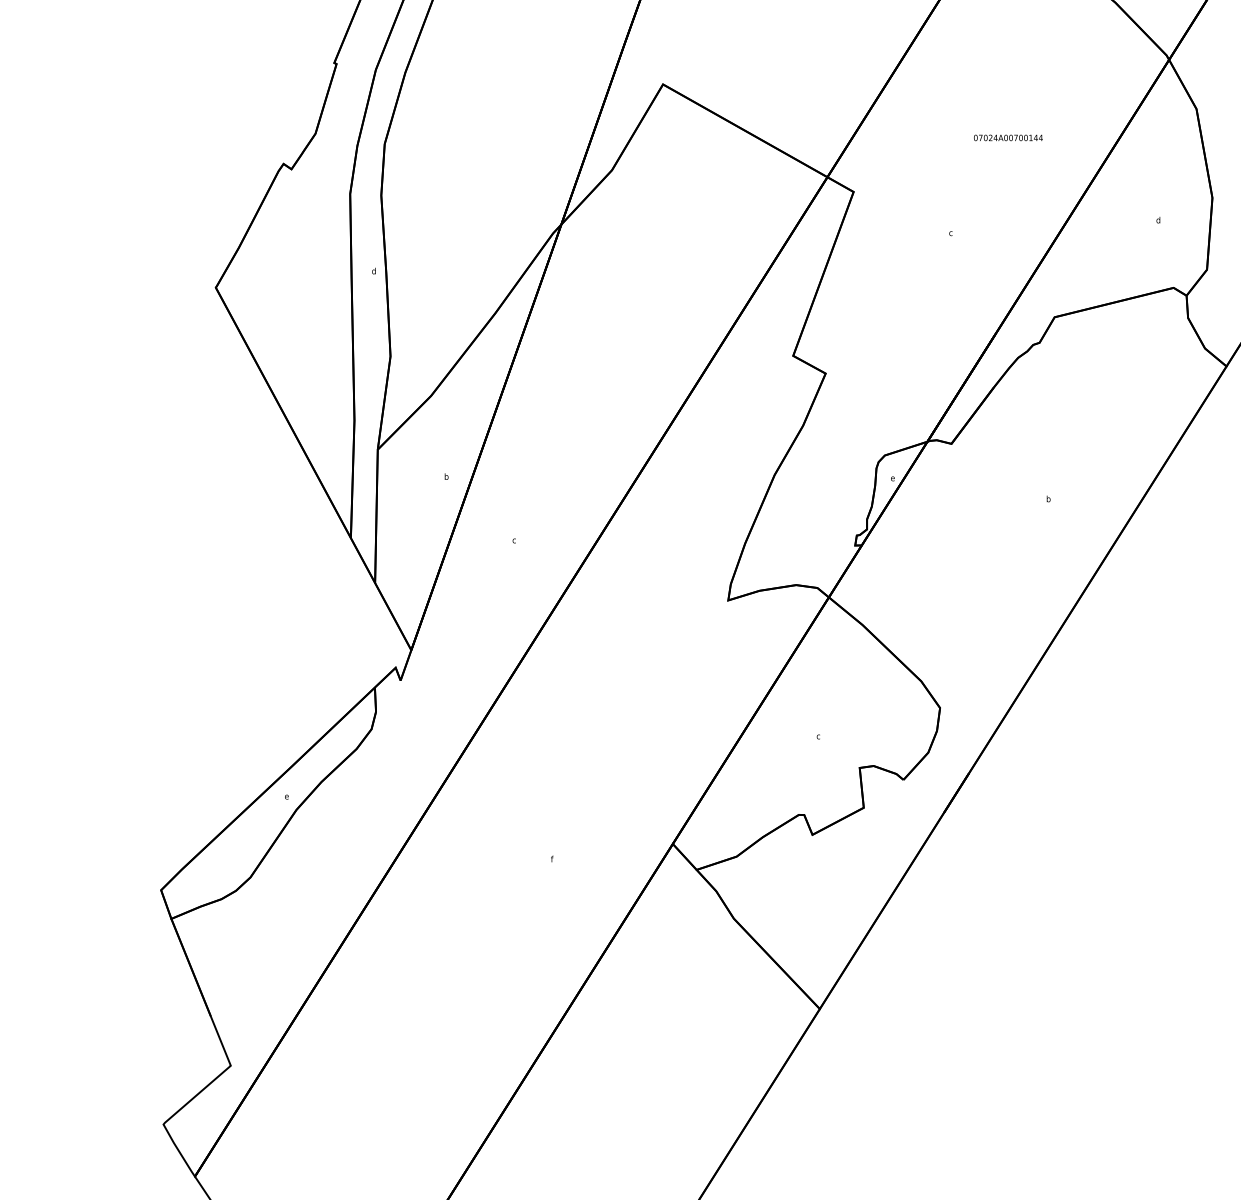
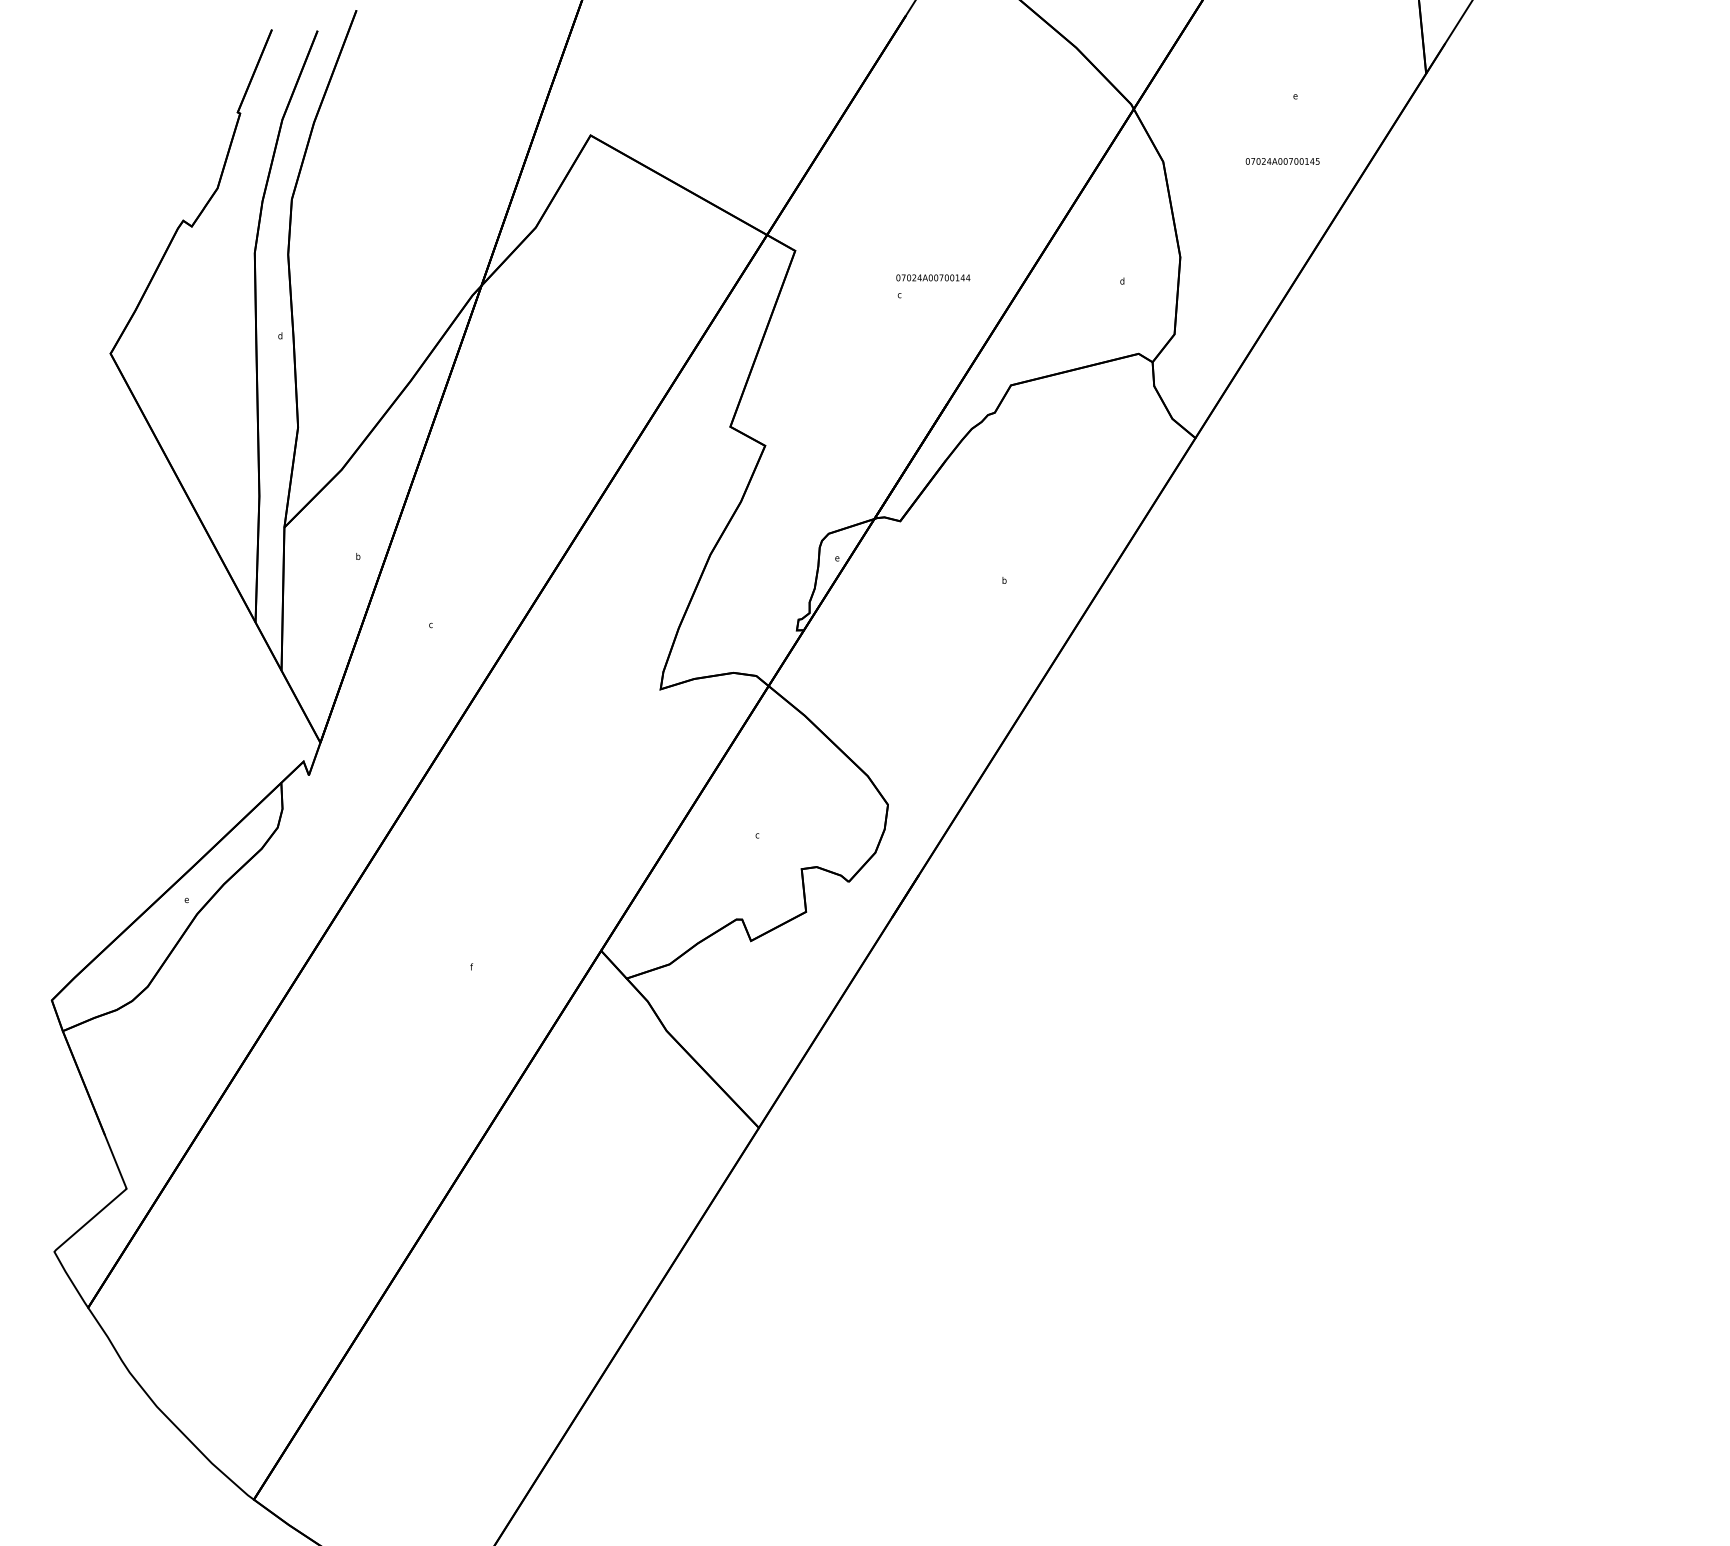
text: (1008, 137) -> (933, 277), moved

